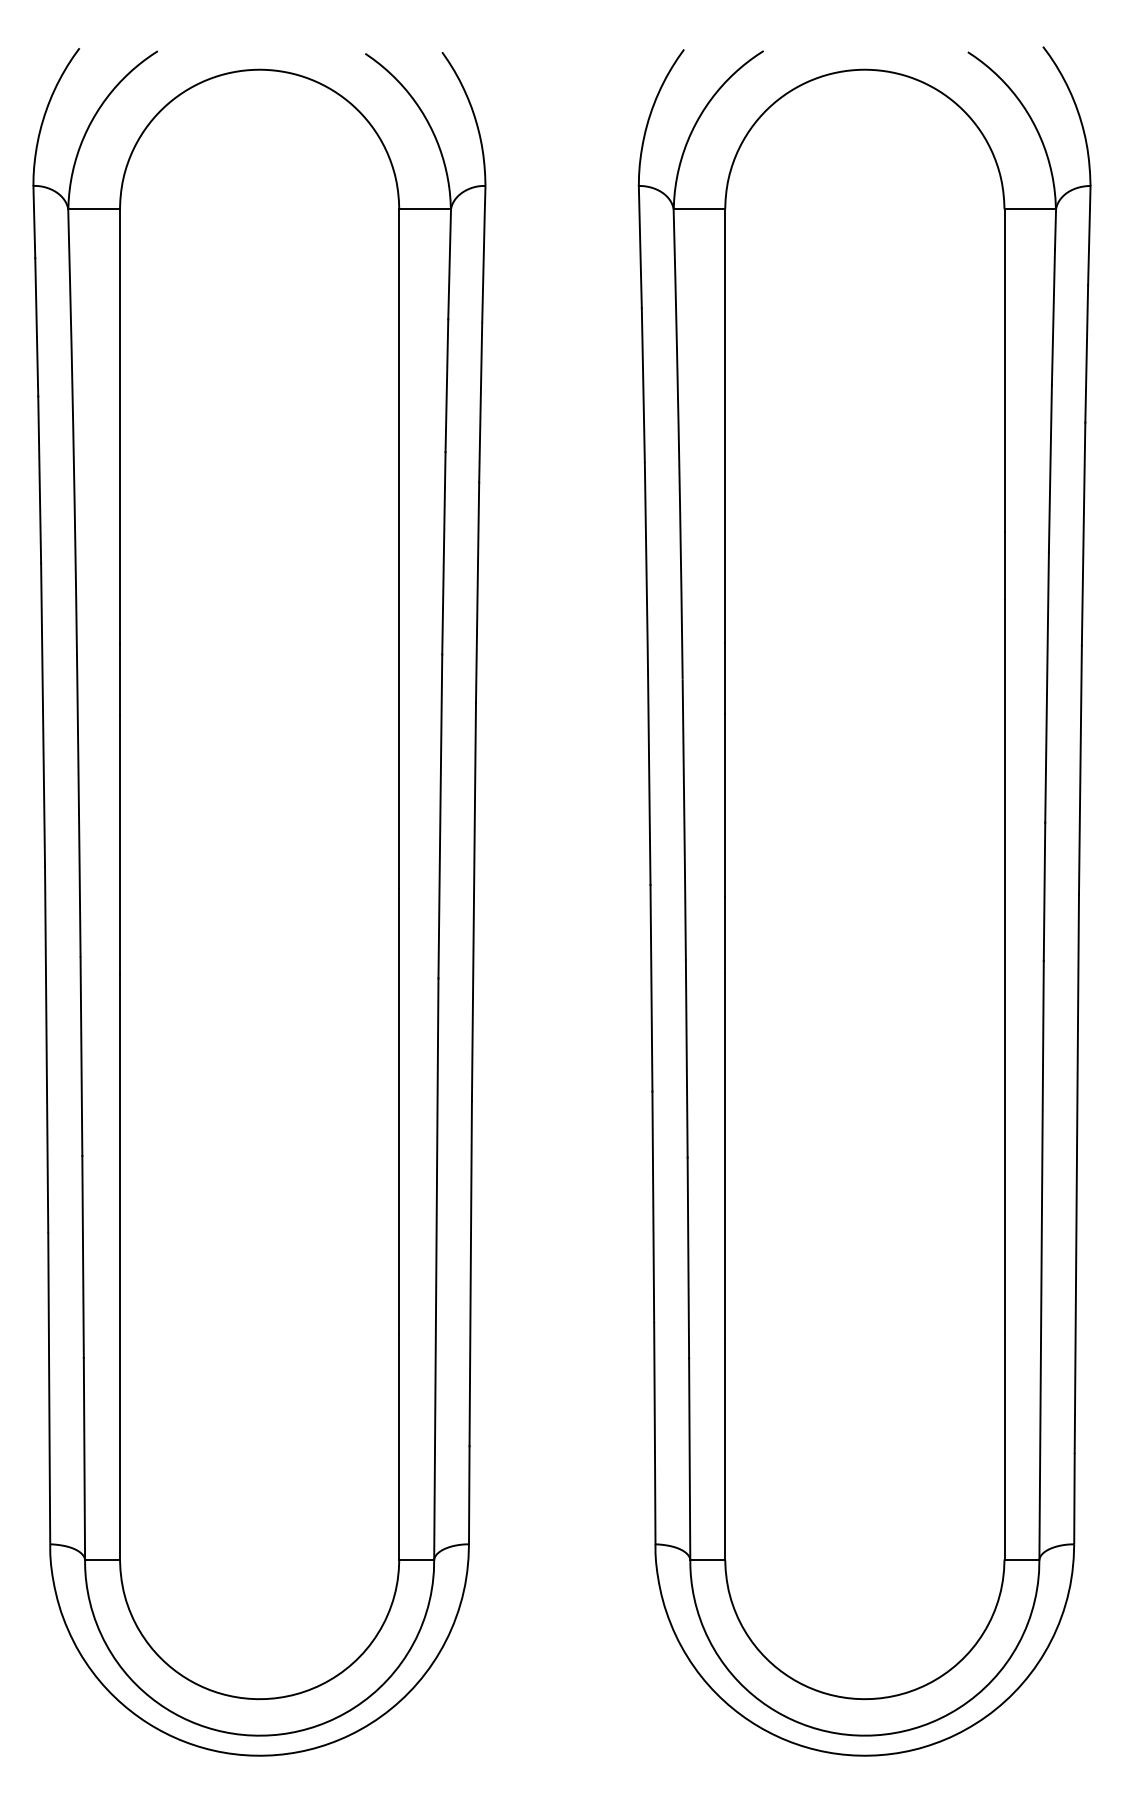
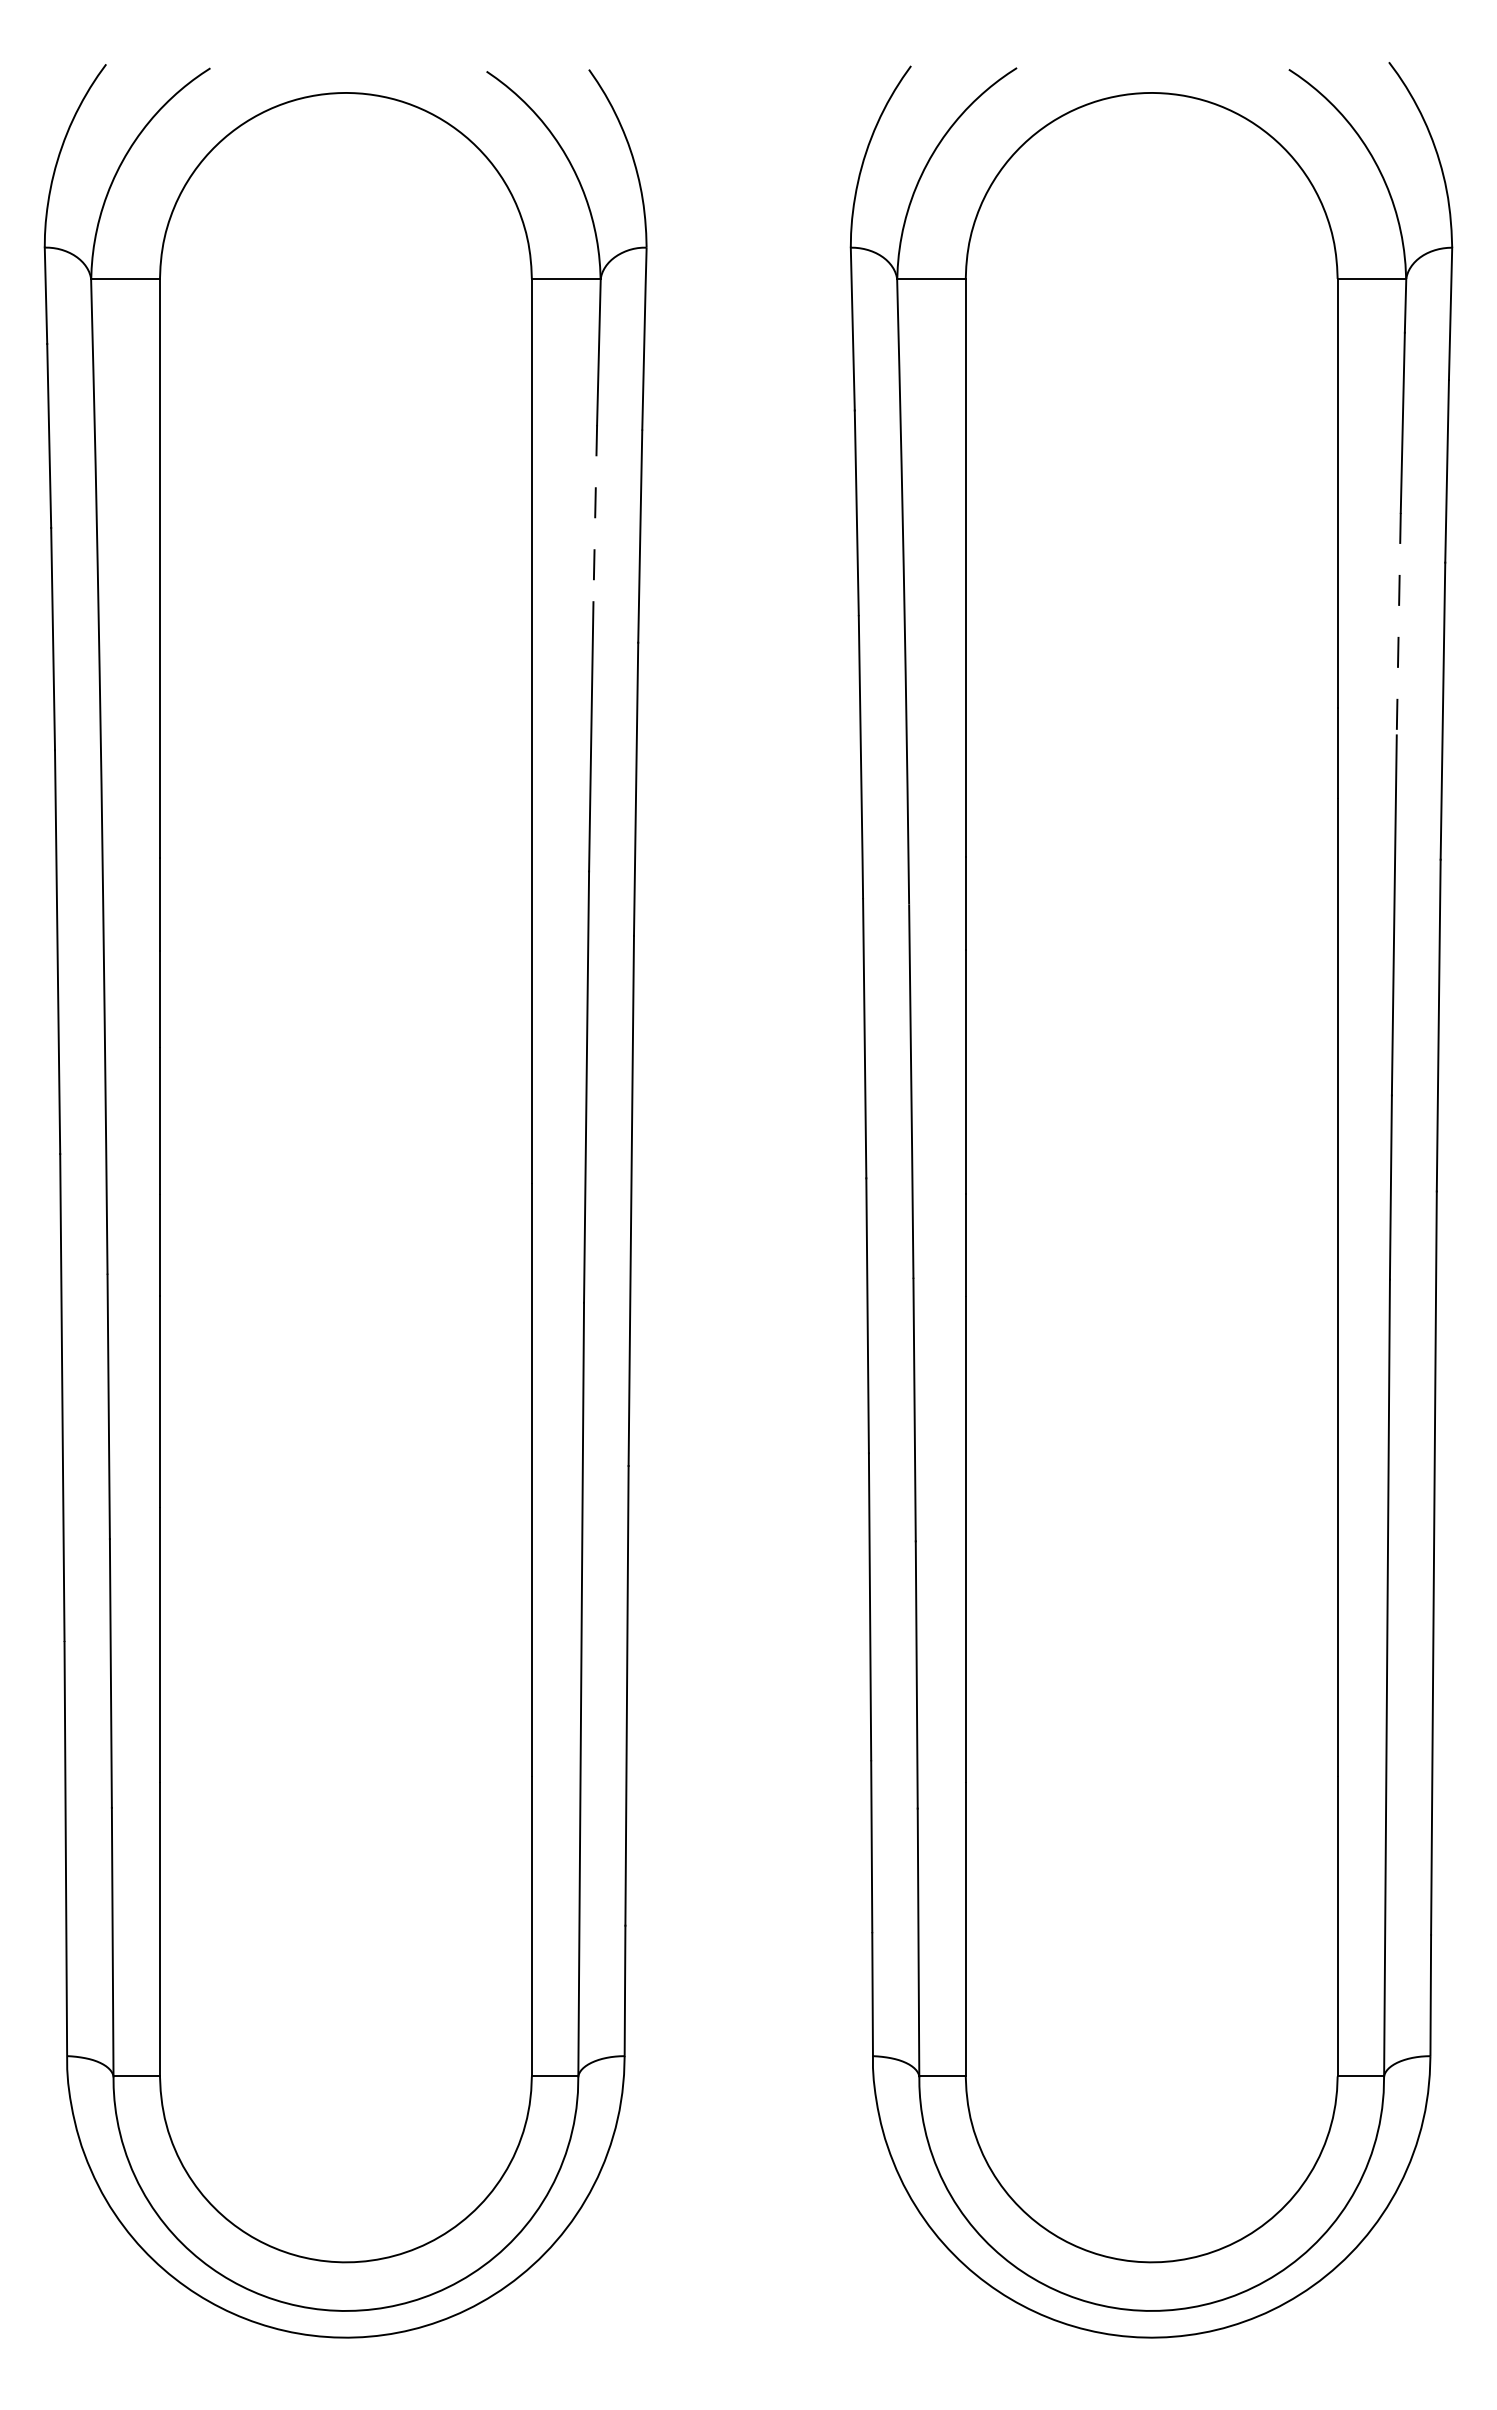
line: (447, 386) -> (595, 514), solid -> dashed
line: (1050, 468) -> (1398, 624), solid -> dashed

